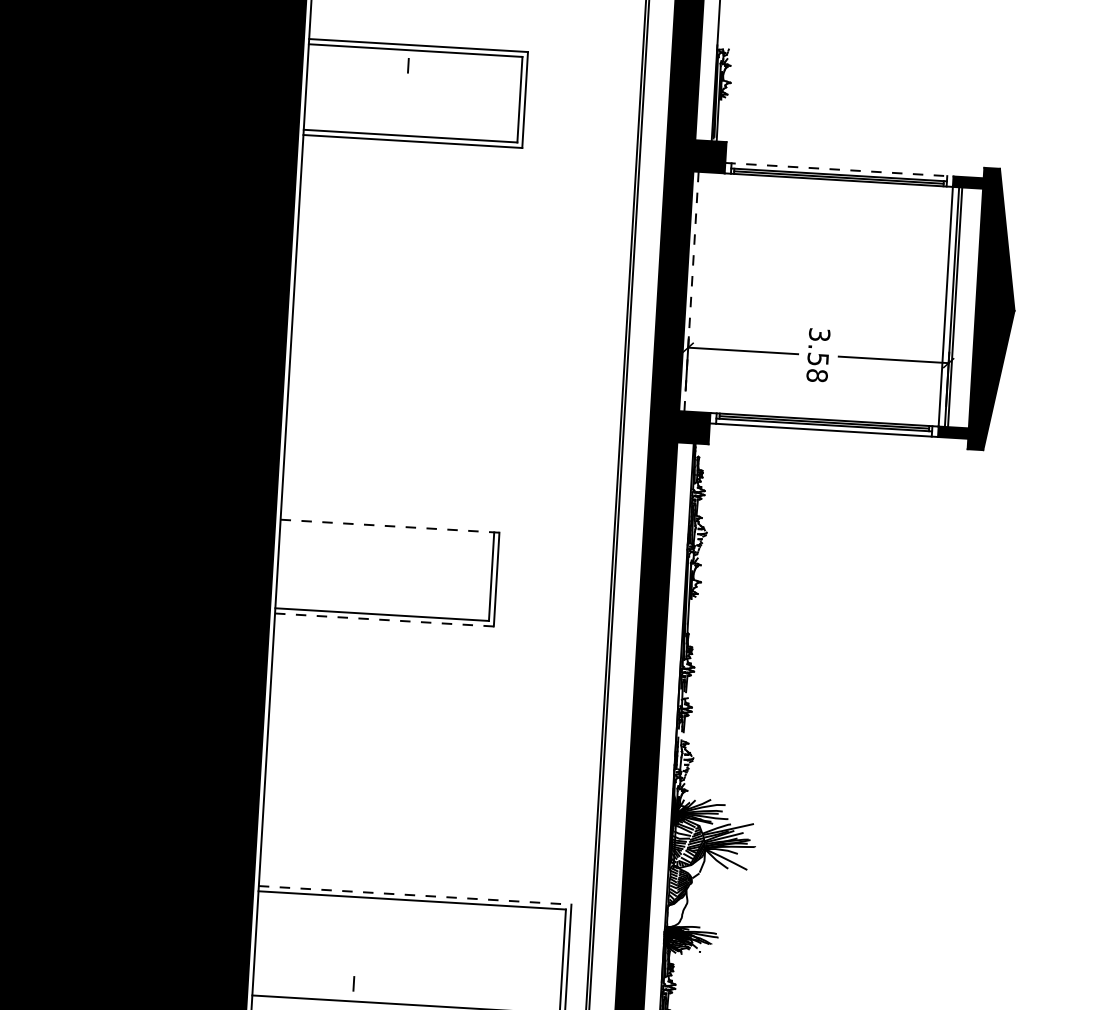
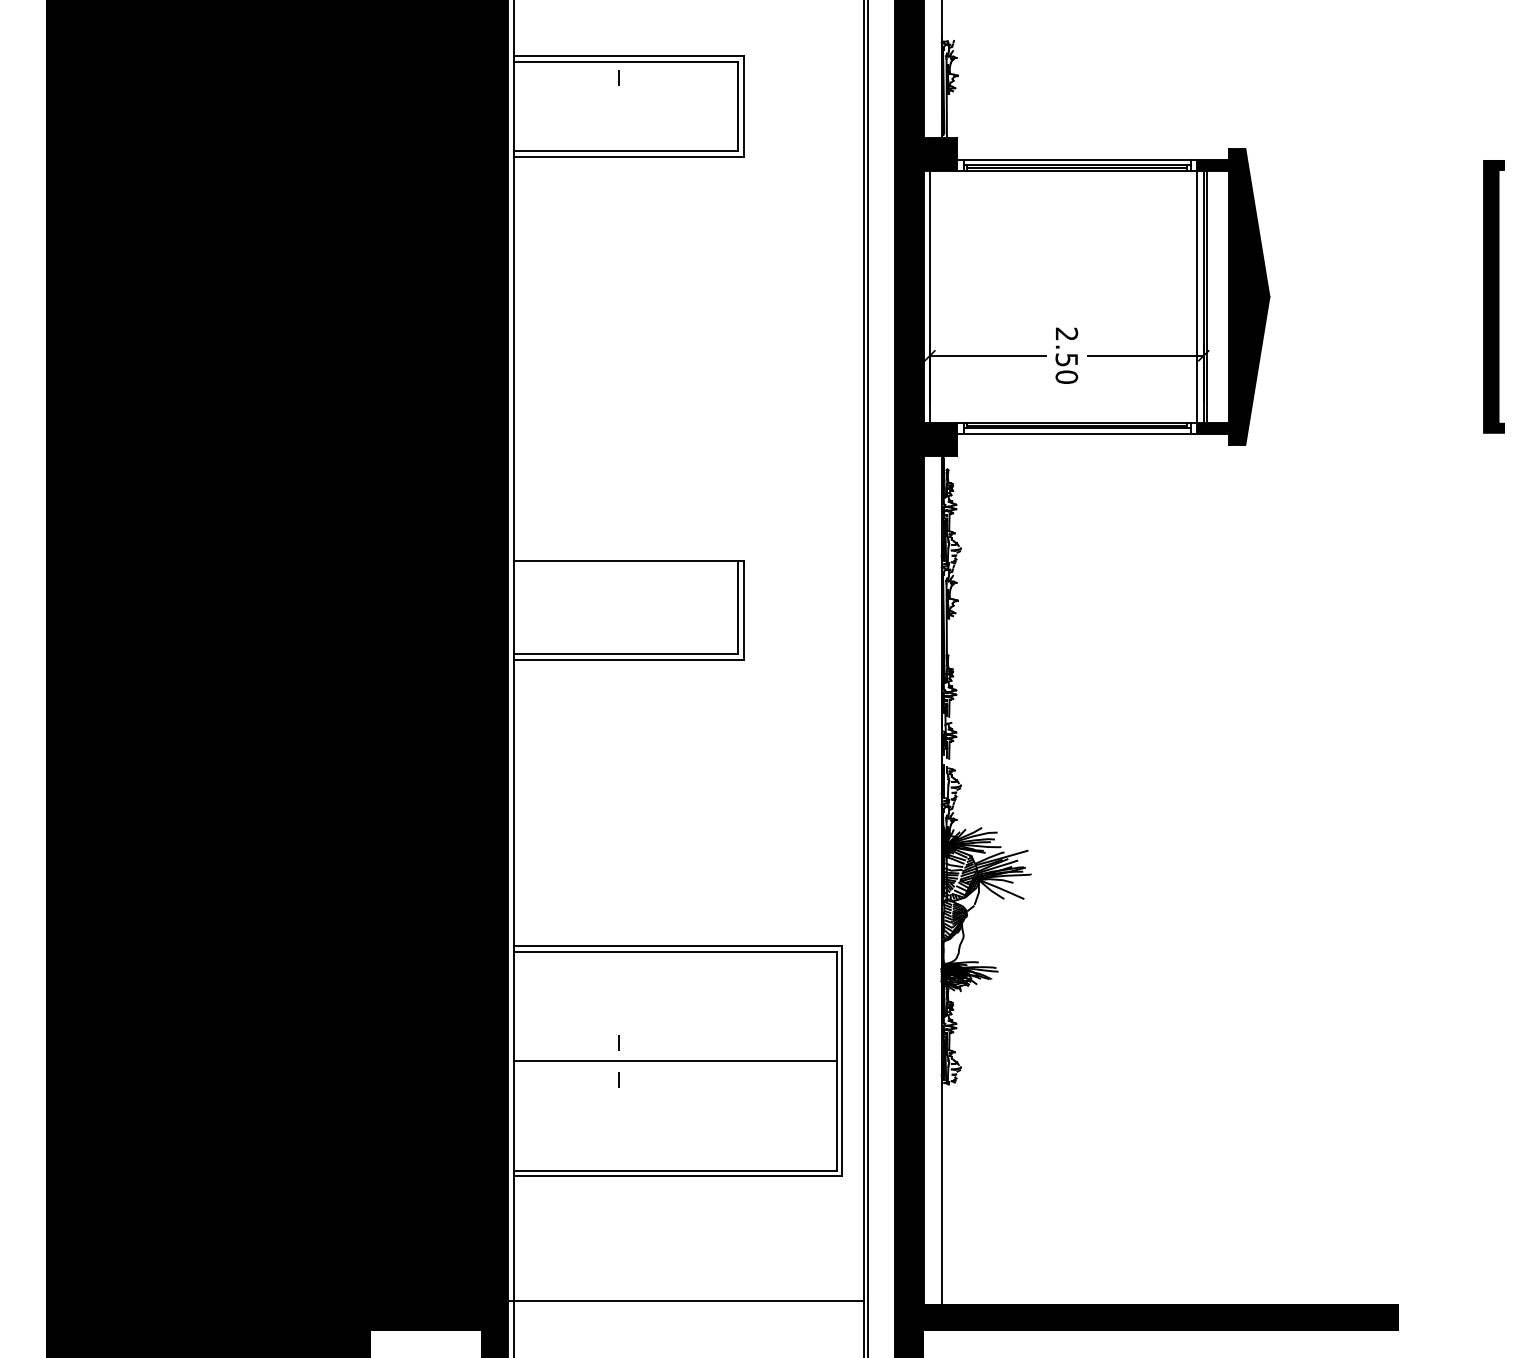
line: (839, 169) -> (1077, 159), dashed -> solid
line: (691, 291) -> (929, 296), dashed -> solid
text: (818, 355) -> (1066, 355), 3.58 -> 2.50
line: (389, 526) -> (628, 561), dashed -> solid
line: (384, 619) -> (628, 659), dashed -> solid
line: (415, 895) -> (678, 946), dashed -> solid

